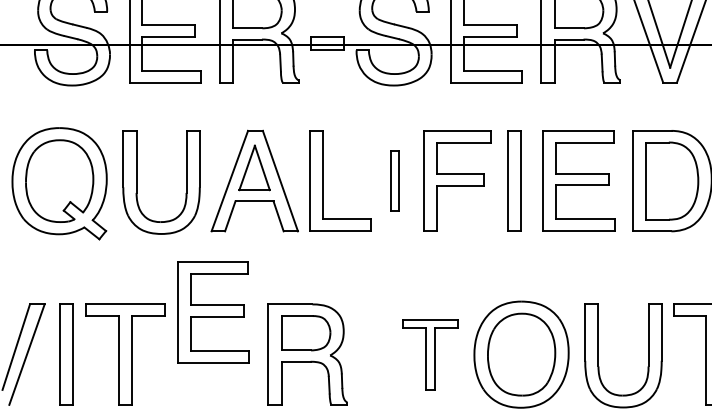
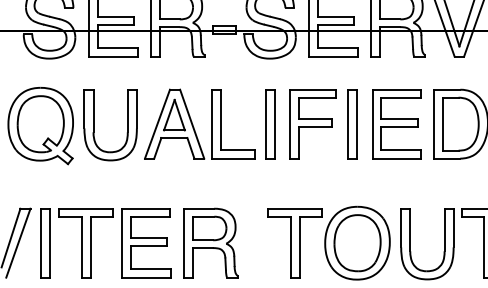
part: (394, 181) -> (270, 124), size x1.67
part: (213, 312) -> (146, 243), moved
part: (429, 355) -> (294, 243), size x1.43

